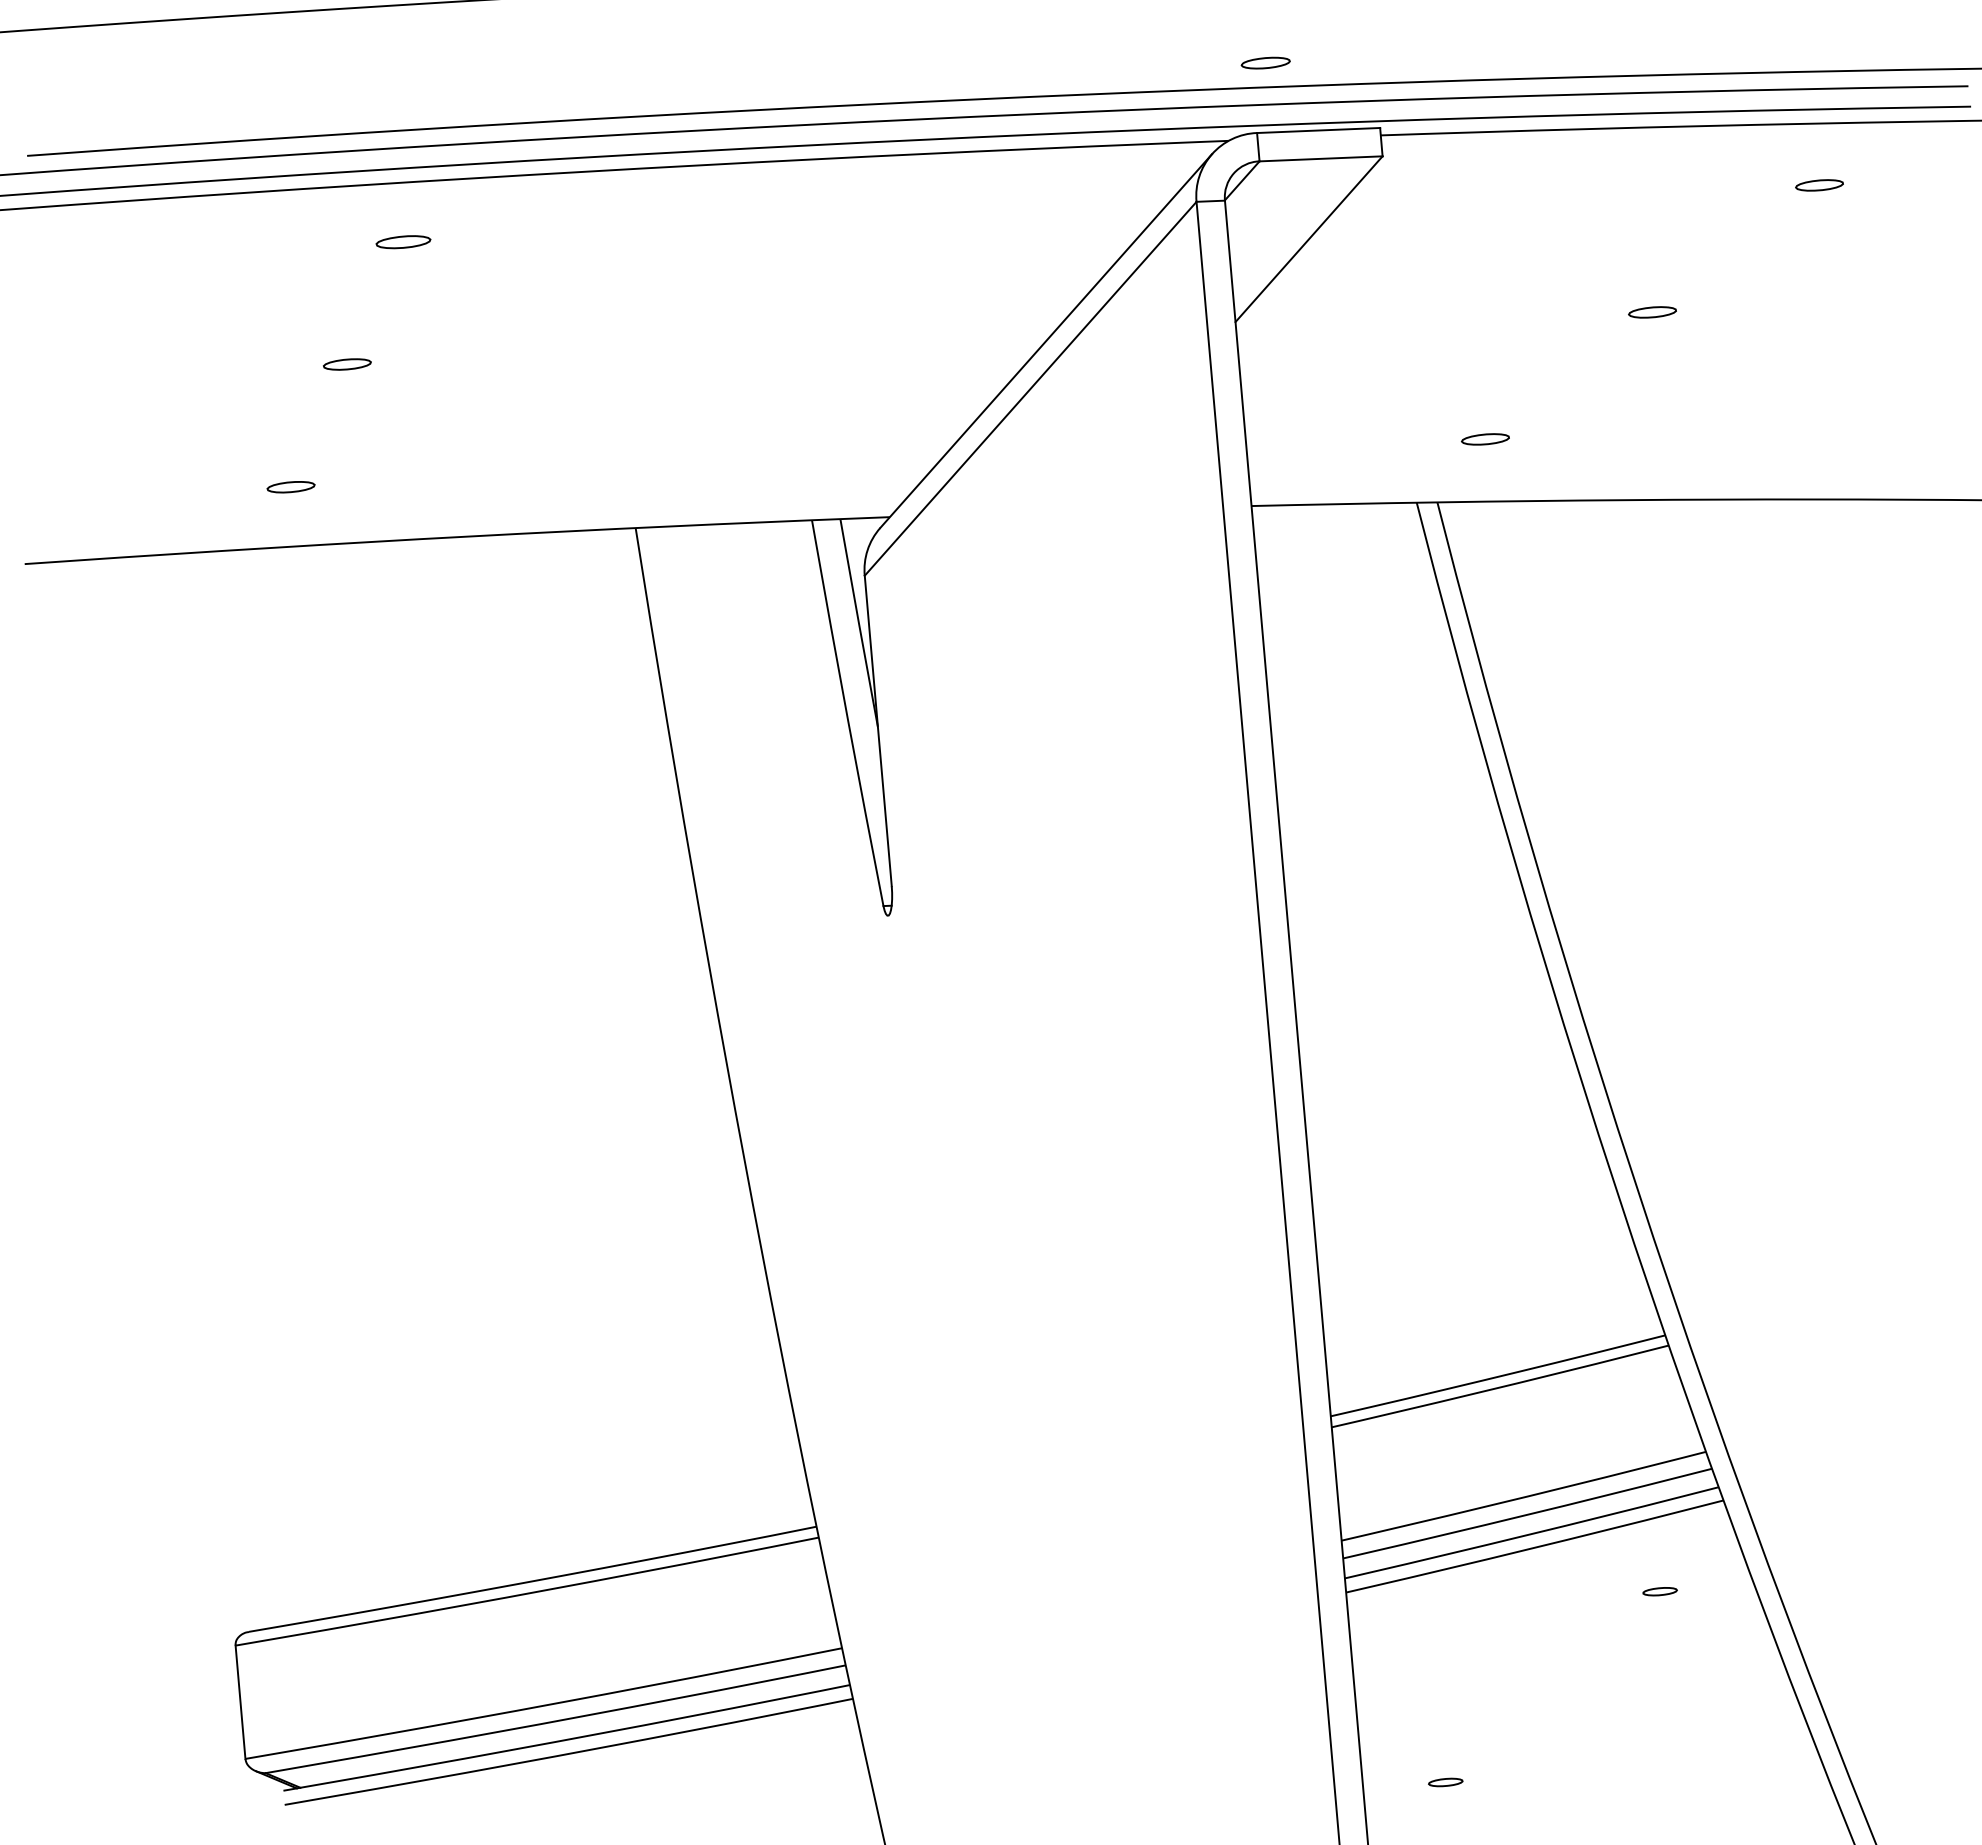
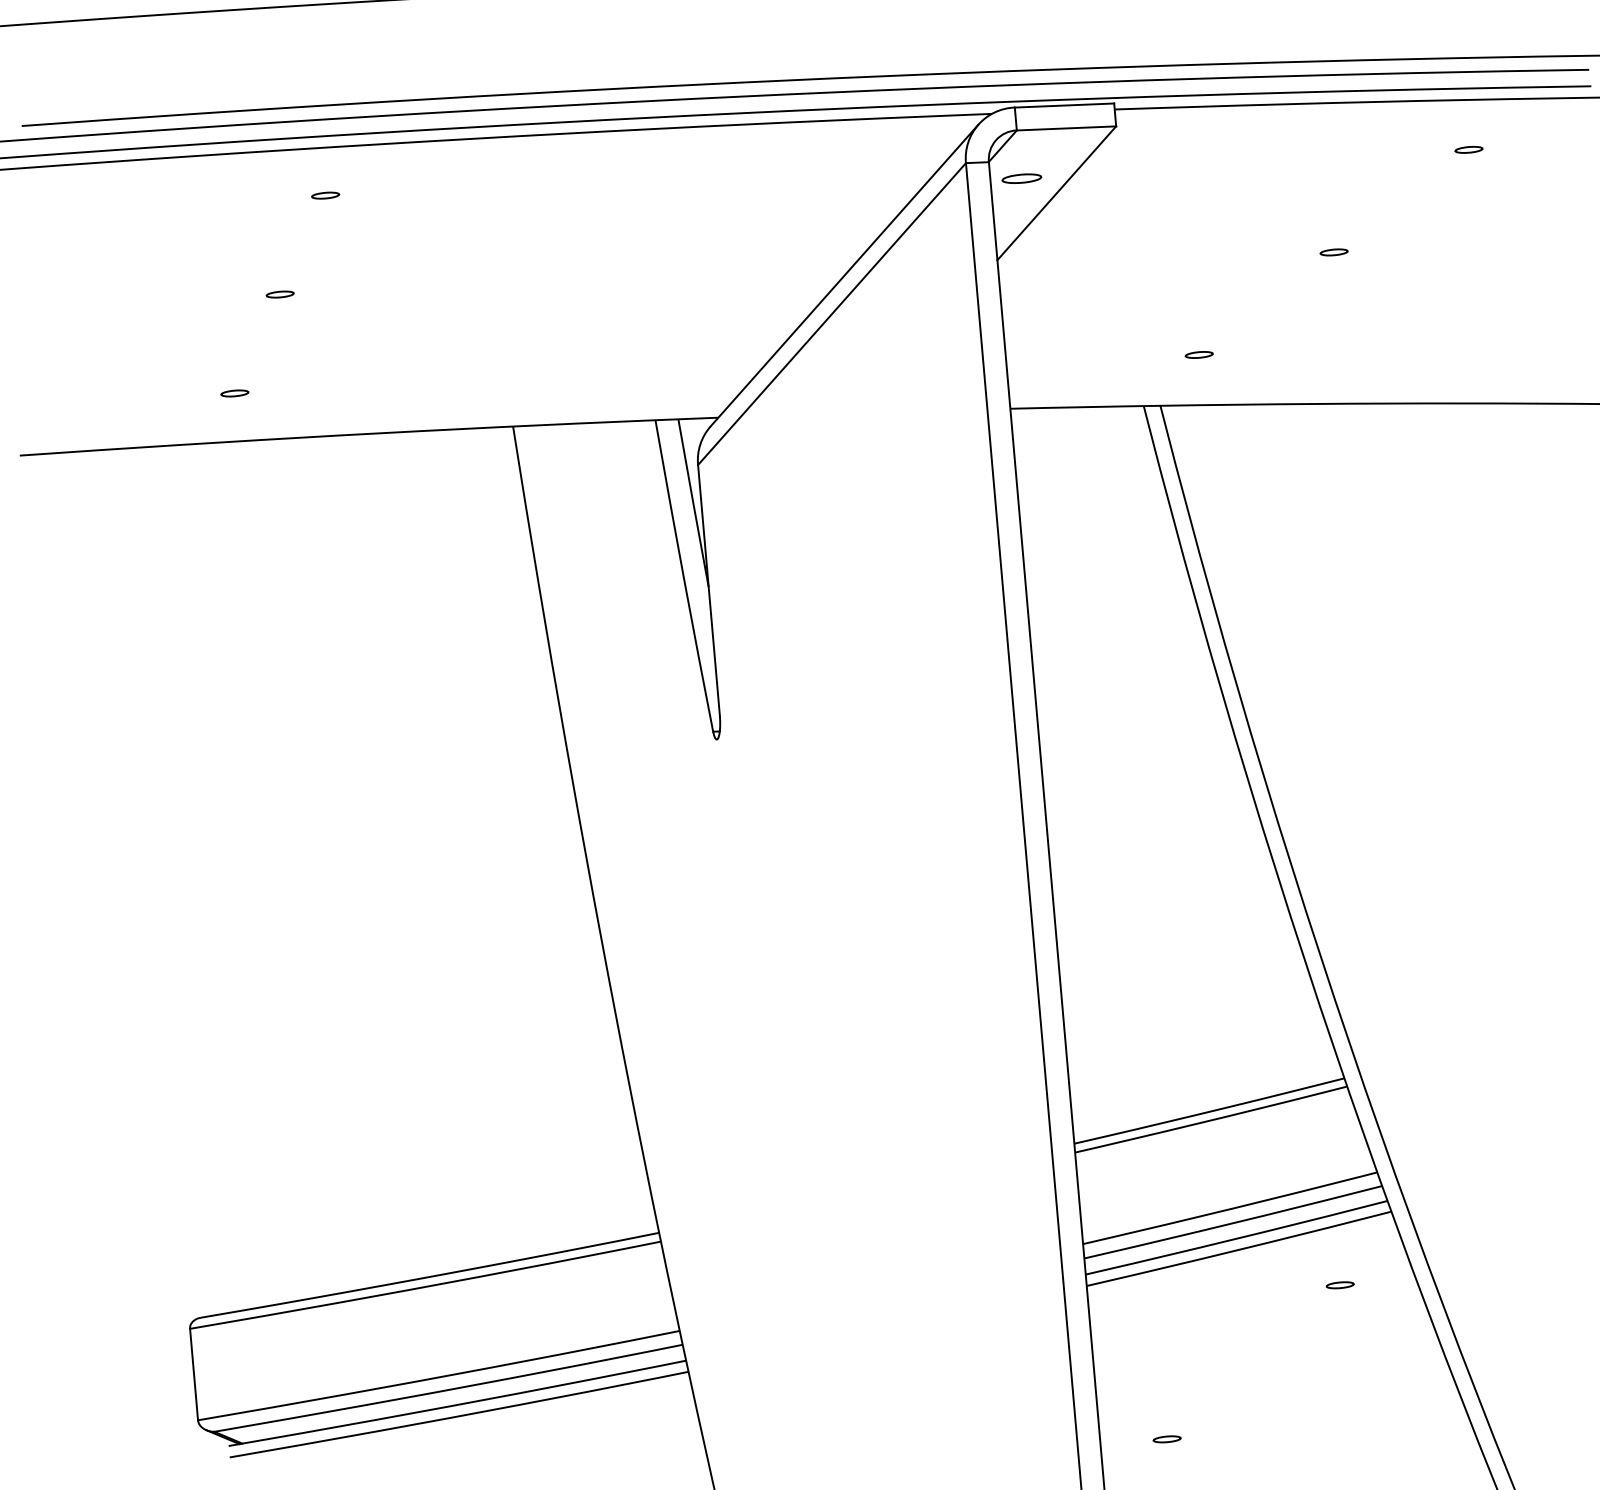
part: (1265, 62) -> (1021, 178), moved
part: (1819, 185) -> (1468, 149), size x0.71
part: (403, 241) -> (325, 195), size x0.62
part: (1652, 312) -> (1334, 252), size x0.71
part: (346, 364) -> (279, 294), size x0.71
part: (1485, 439) -> (1199, 355), size x0.71
part: (290, 486) -> (234, 392), size x0.71

